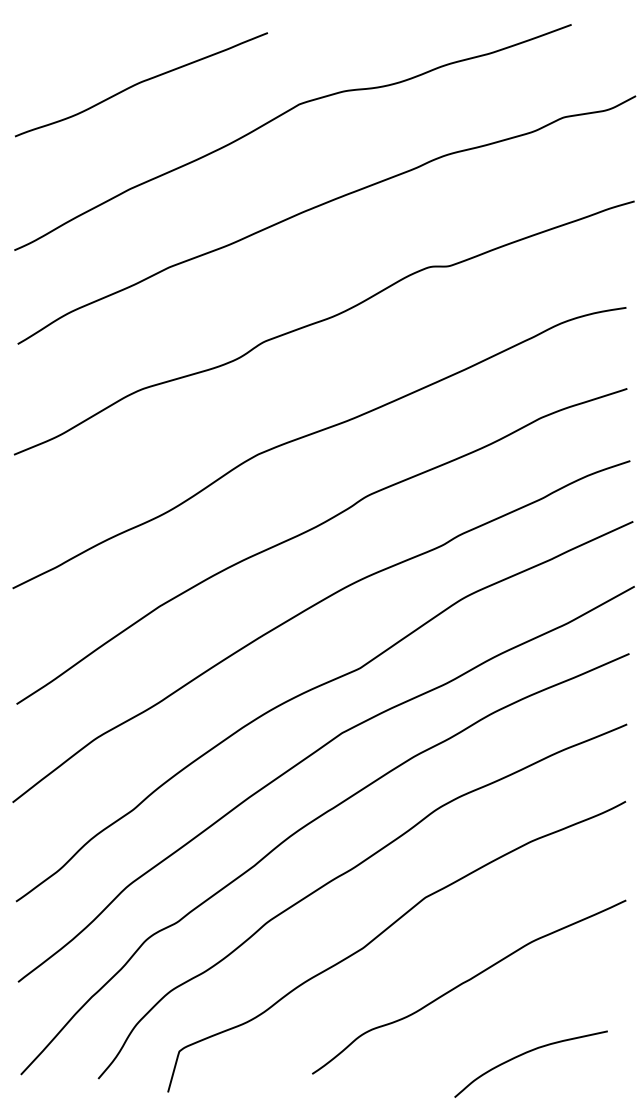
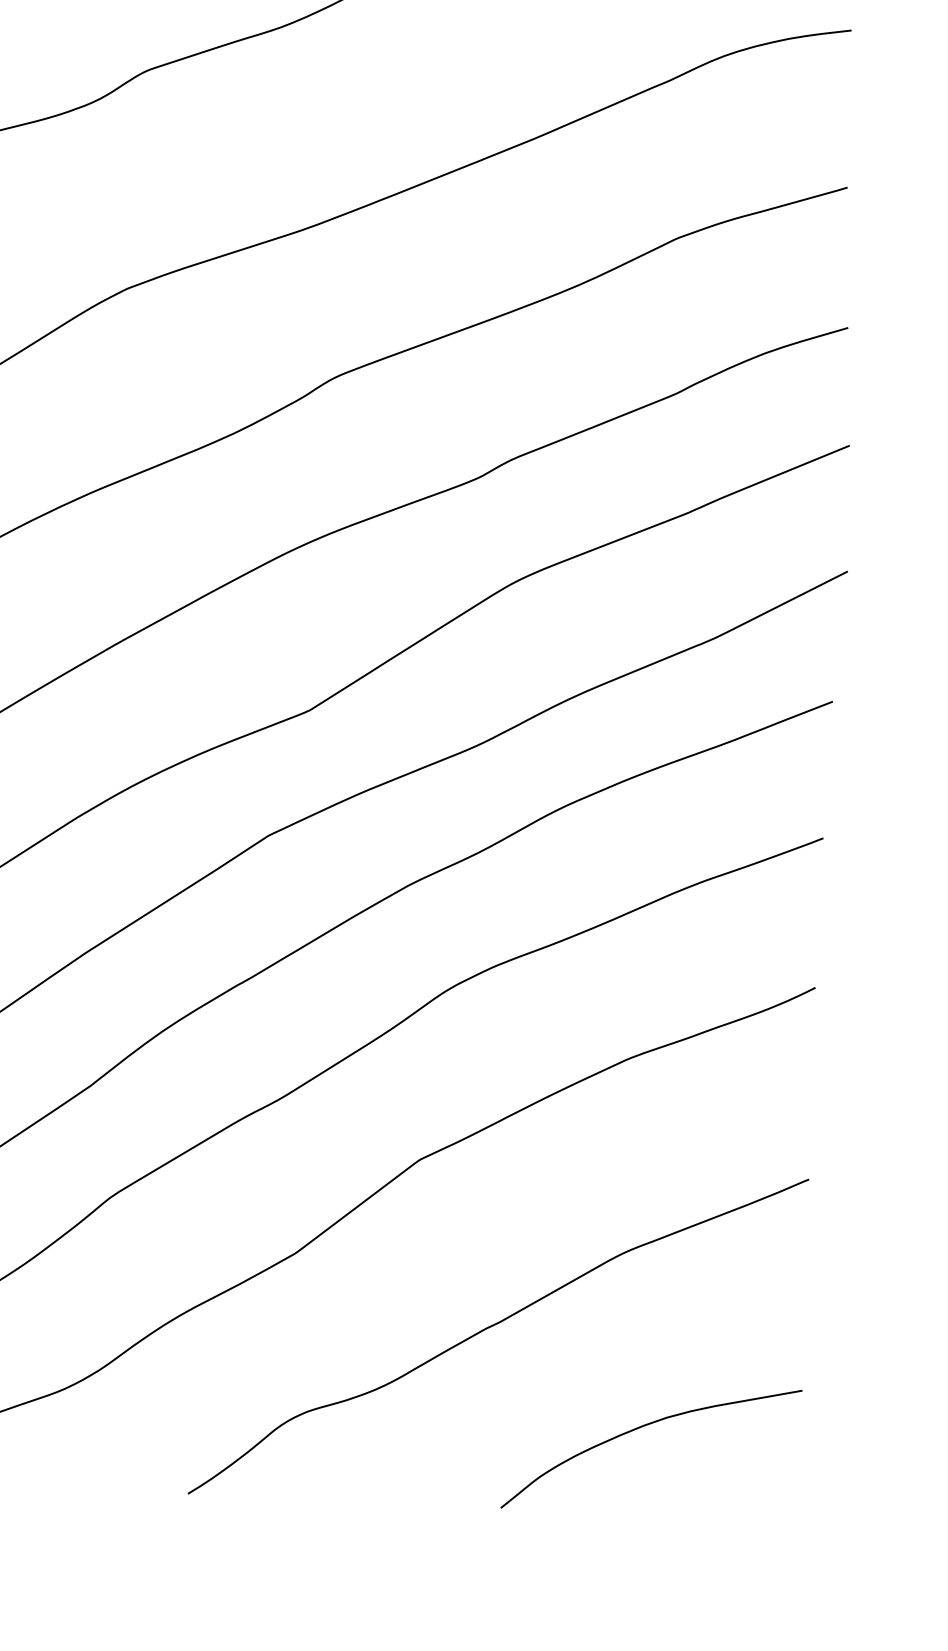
curve: (527, 1053) -> (645, 1427), moved

